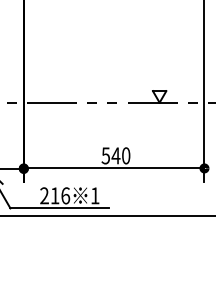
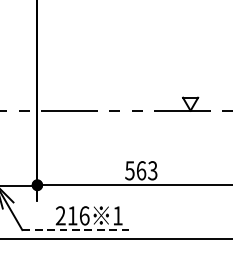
text: (120, 155) -> (146, 170), 540 -> 563
line: (60, 208) -> (78, 230), solid -> dashed

